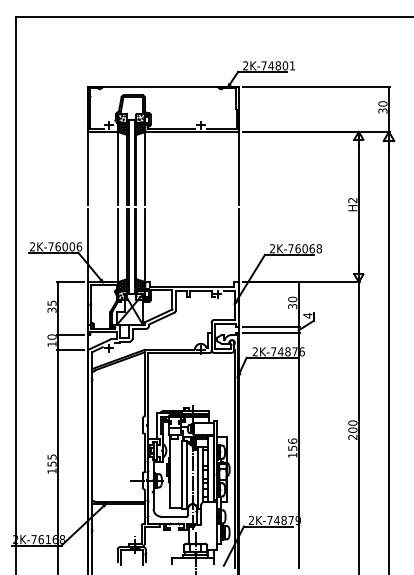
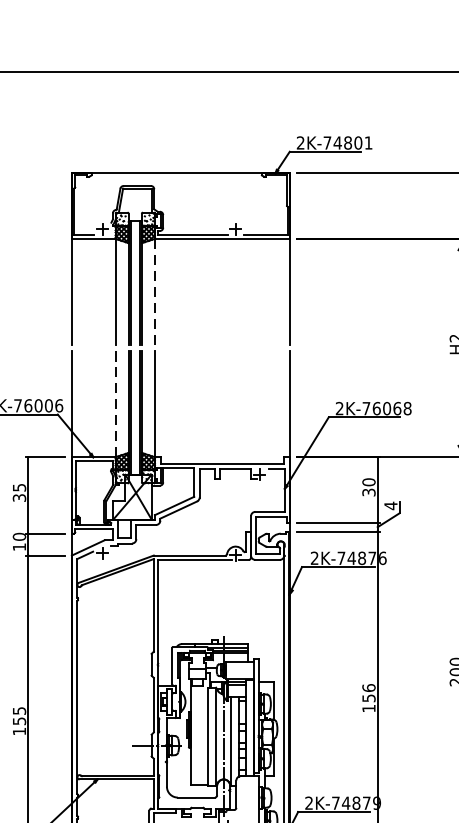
line: (145, 168) -> (155, 292), solid -> dashed
line: (118, 246) -> (115, 405), solid -> dashed

